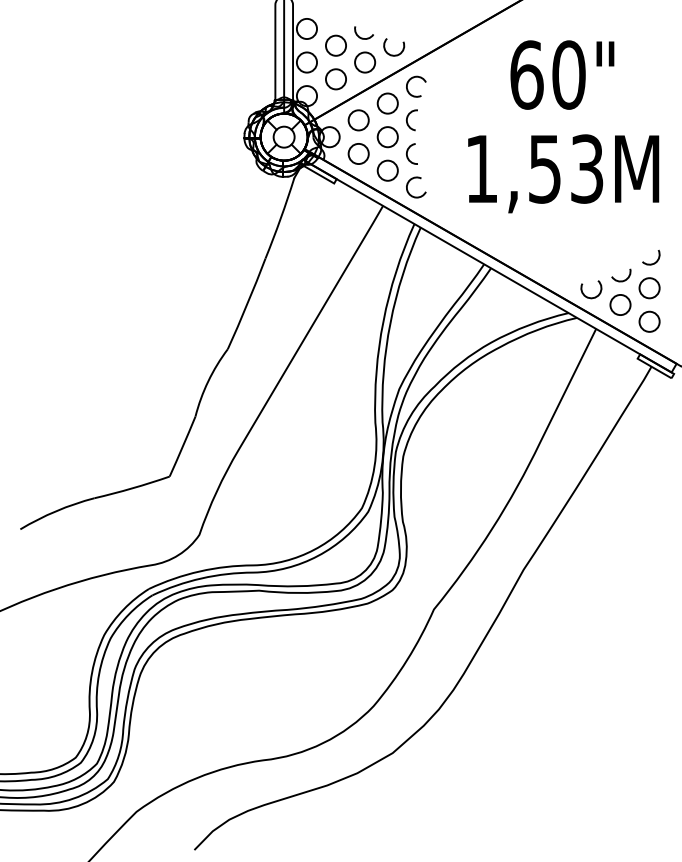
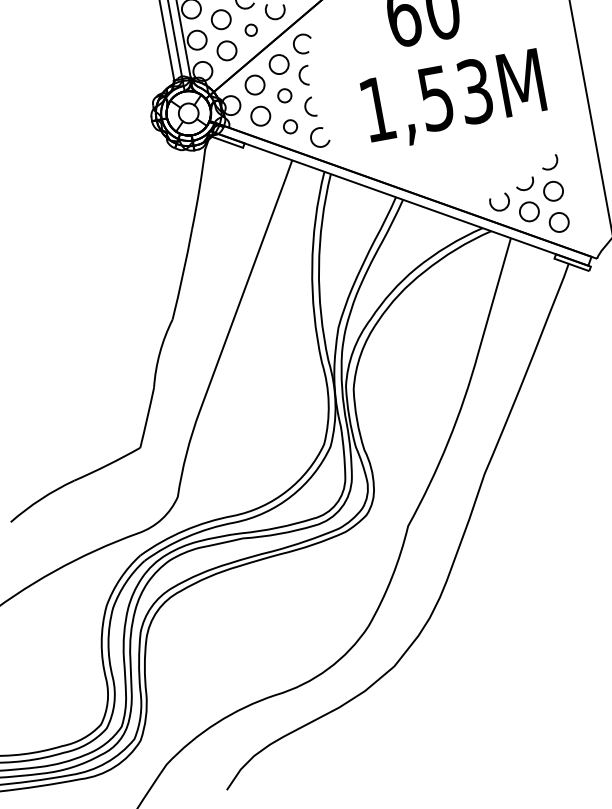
circle: (365, 62) -> (251, 30), size x0.6
circle: (387, 137) -> (284, 96), size x0.7
circle: (387, 170) -> (290, 126), size x0.7

